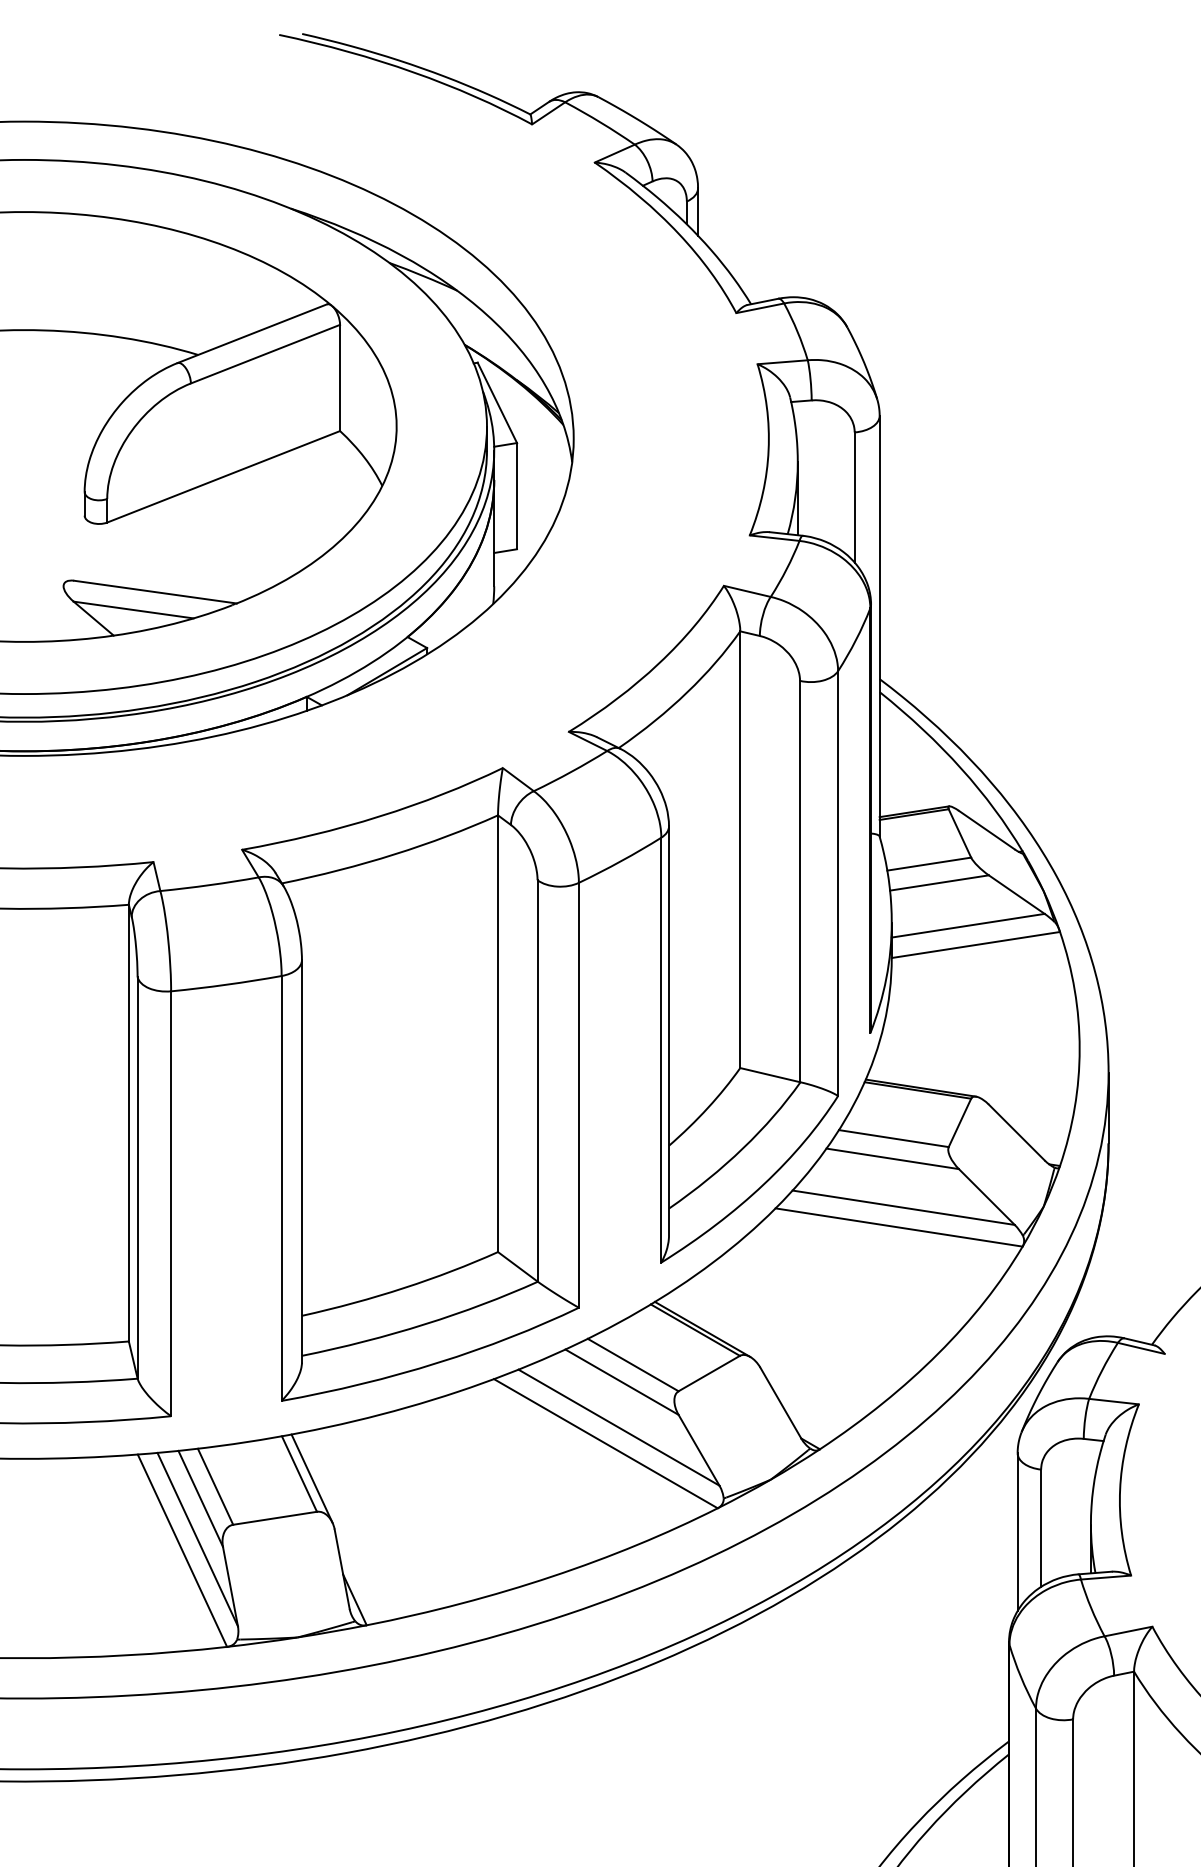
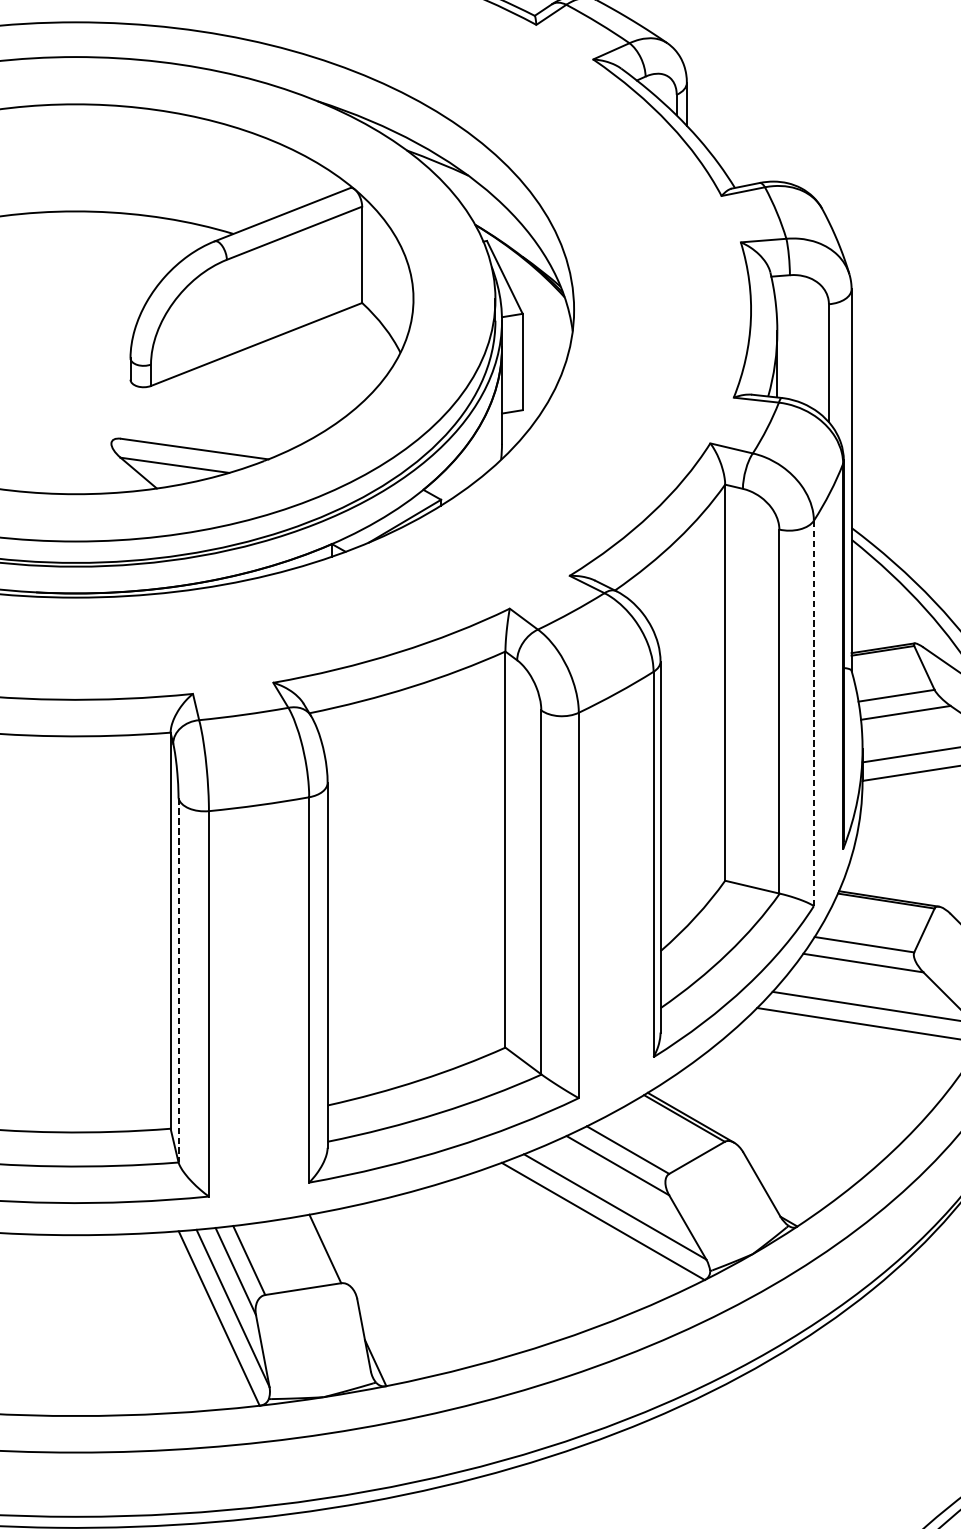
line: (838, 883) -> (814, 713), solid -> dashed
line: (137, 1177) -> (178, 980), solid -> dashed
line: (311, 1478) -> (336, 1253), removed

